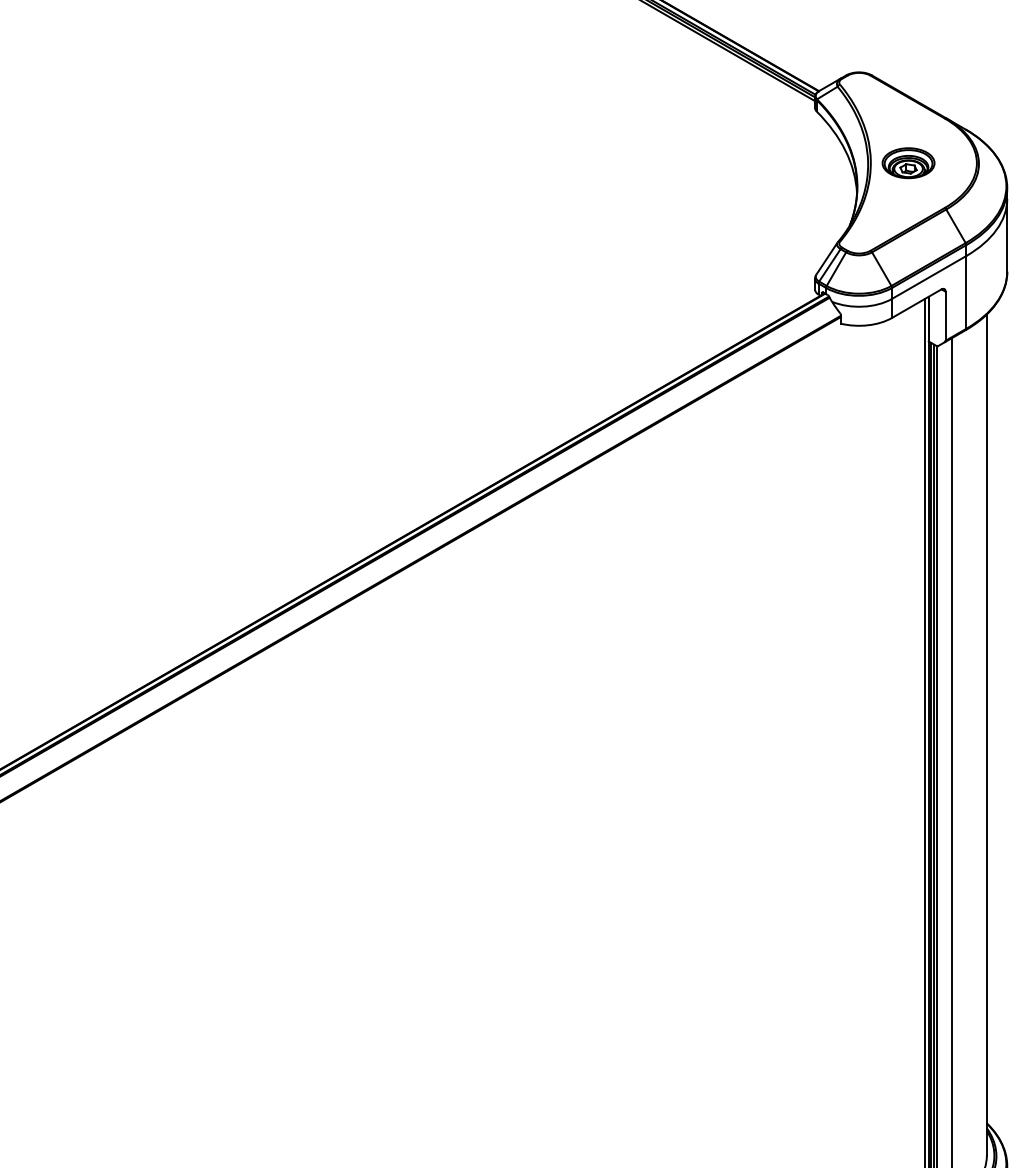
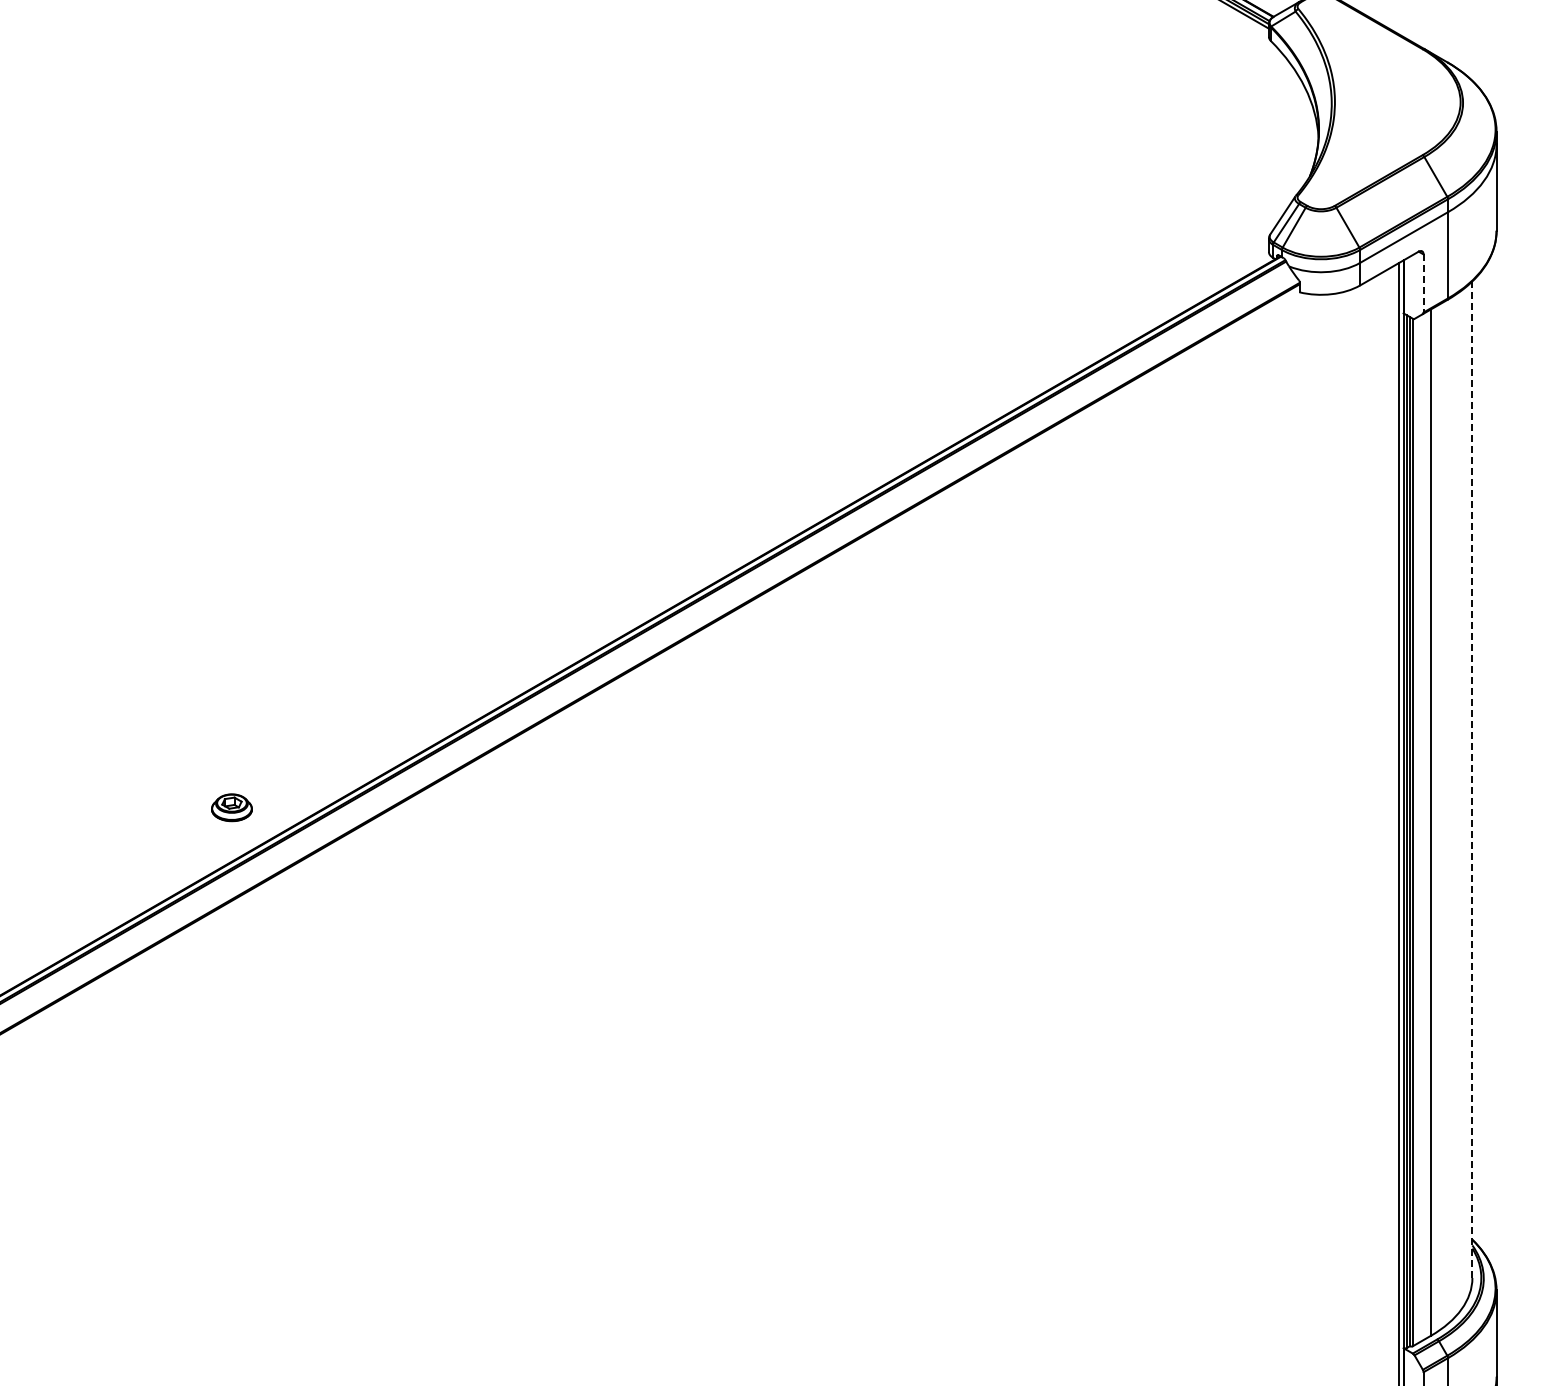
part: (908, 162) -> (1379, 101), removed
line: (945, 316) -> (1423, 283), solid -> dashed
line: (986, 735) -> (1472, 780), solid -> dashed

